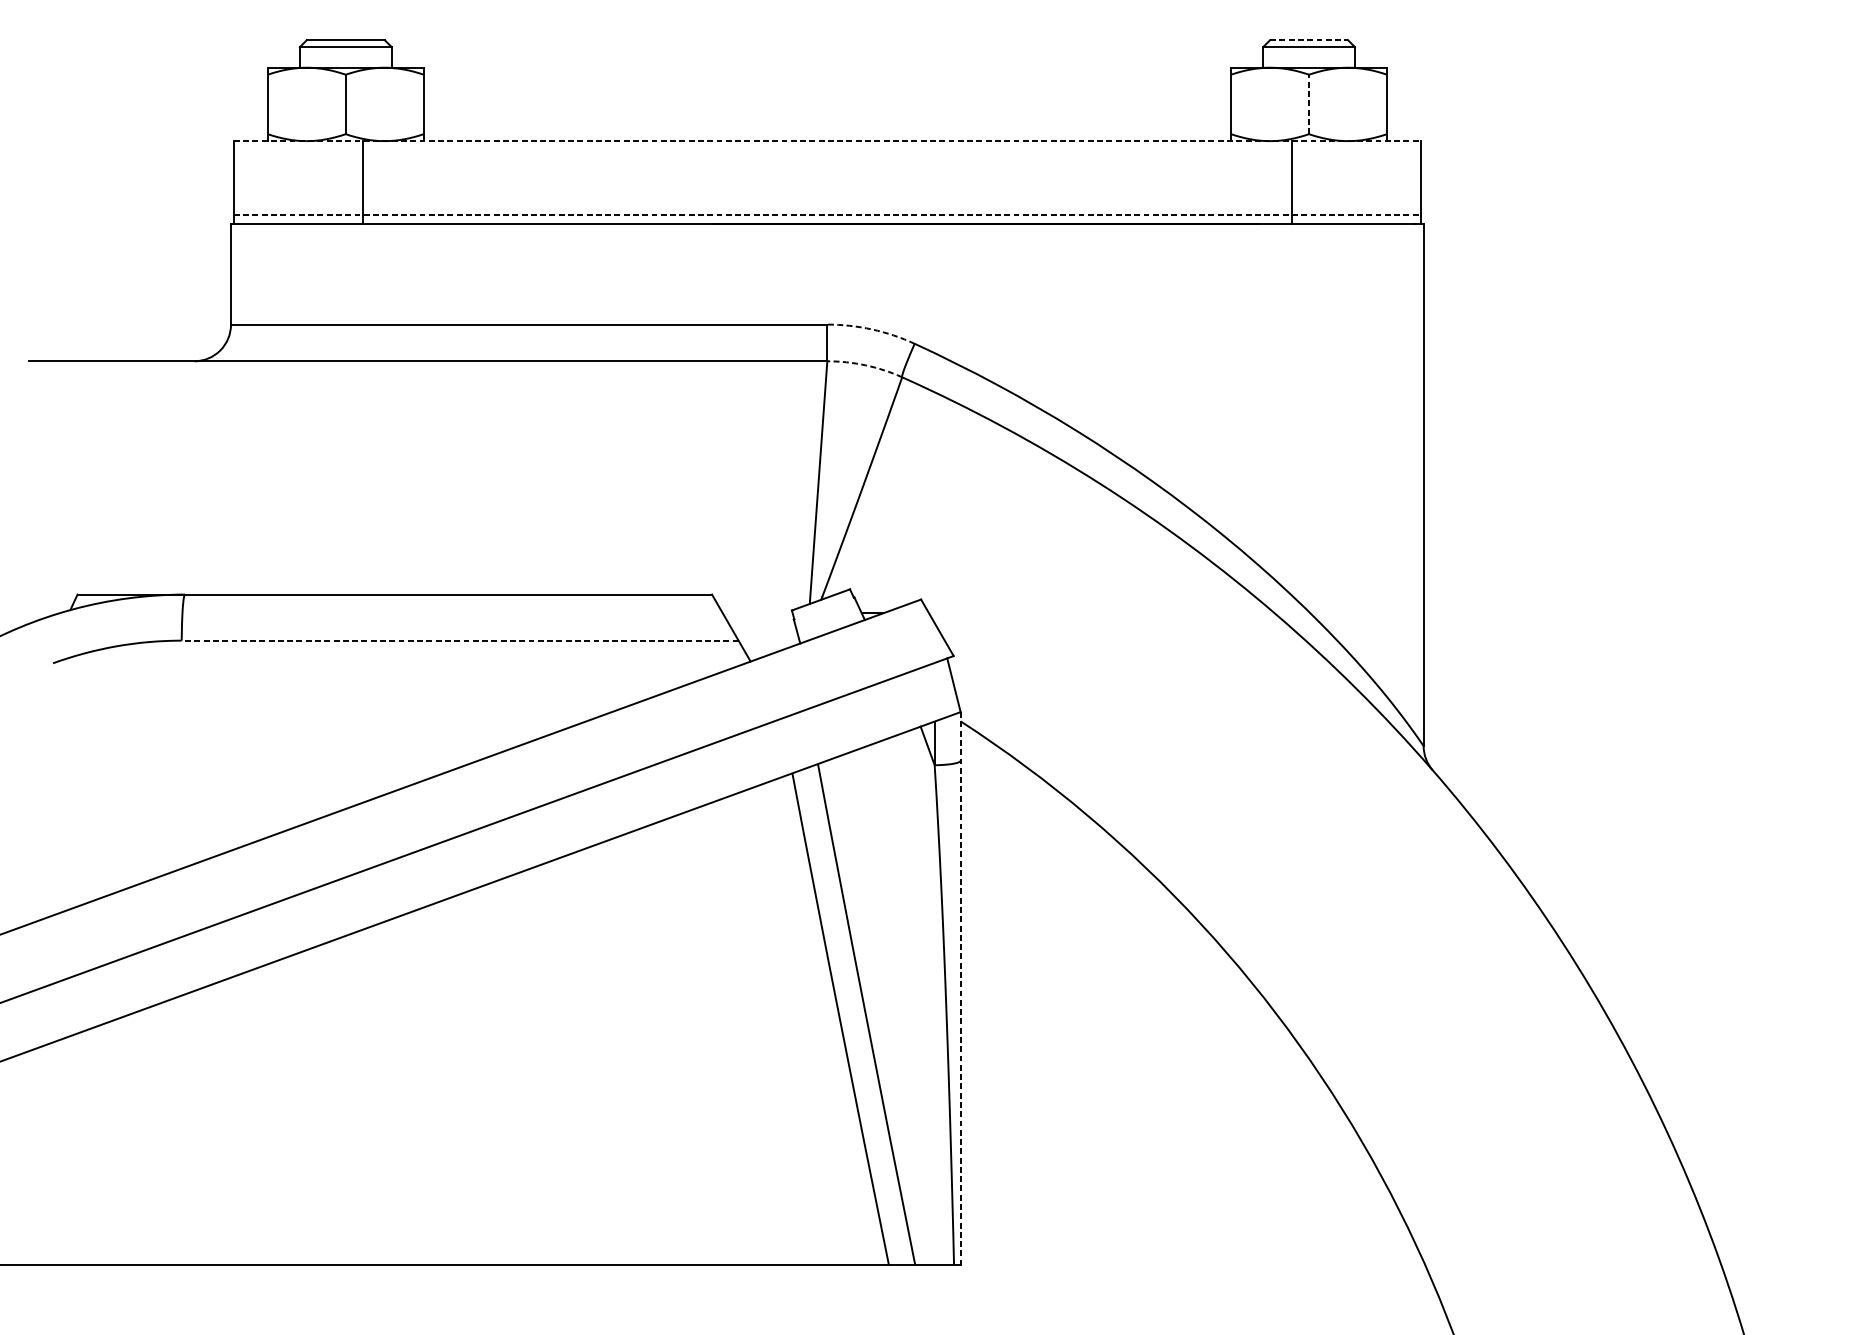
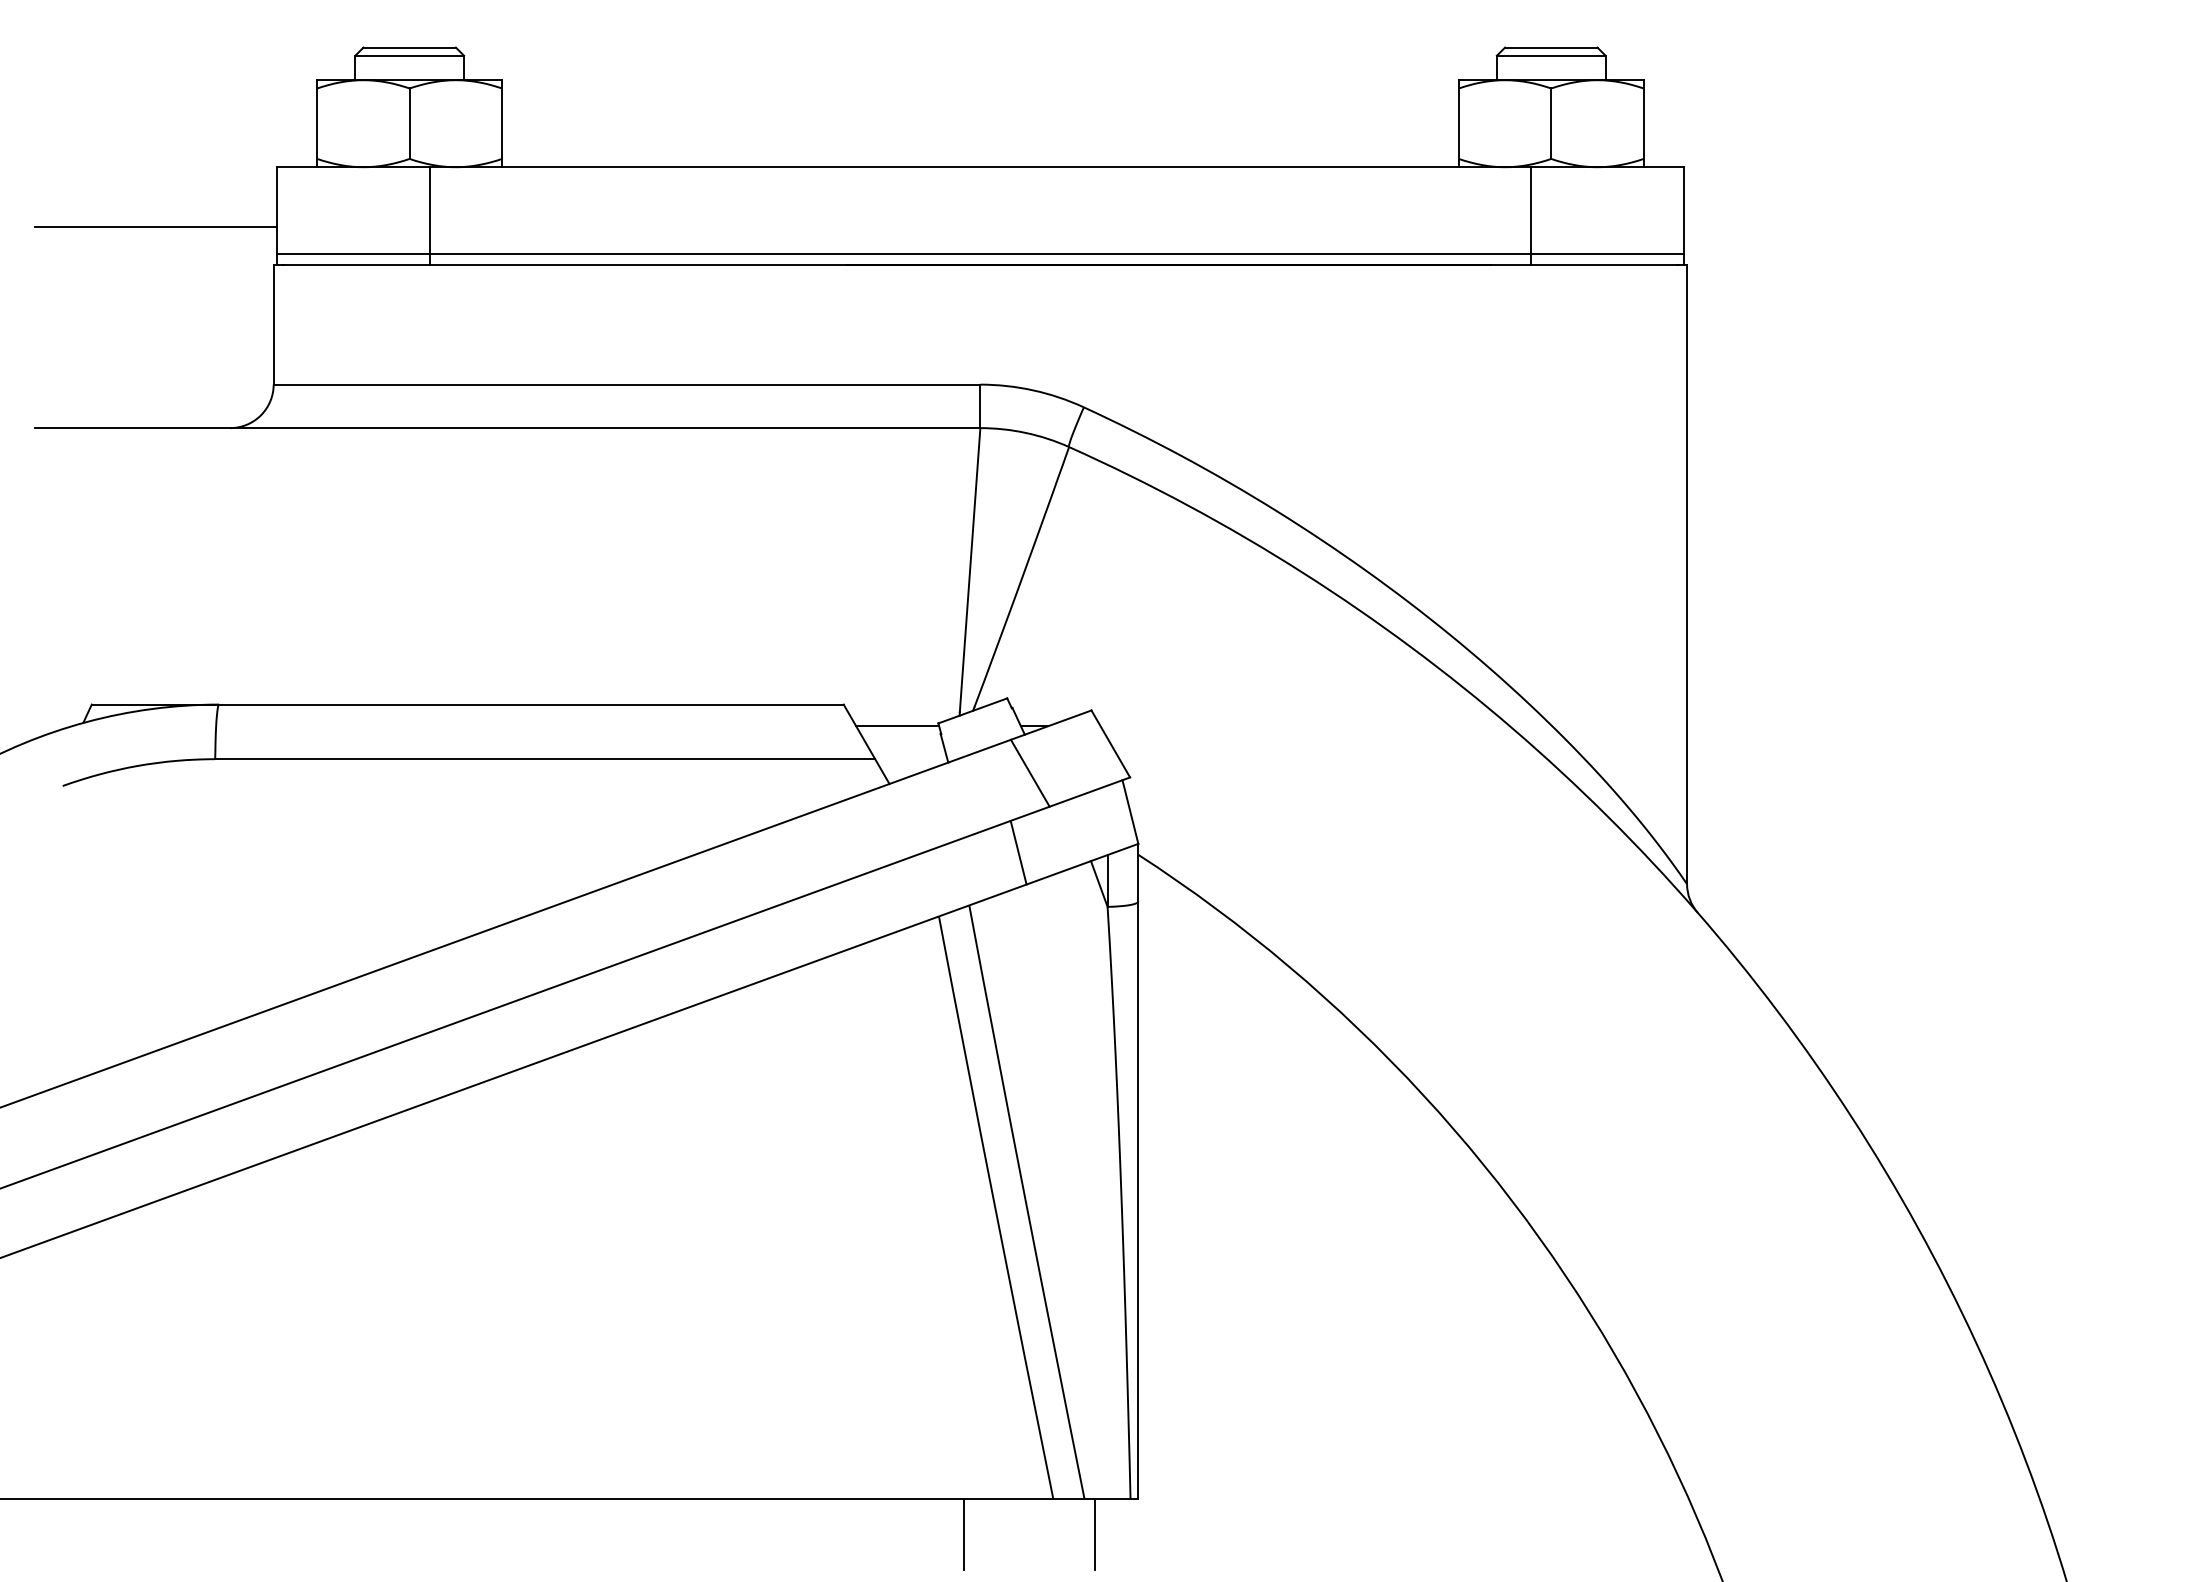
line: (1309, 40) -> (1551, 47), dashed -> solid
line: (1309, 104) -> (1551, 123), dashed -> solid
line: (828, 141) -> (981, 167), dashed -> solid
line: (131, 191) -> (155, 226), added
line: (828, 214) -> (981, 254), dashed -> solid
arc: (872, 329) -> (1033, 390), dashed -> solid
arc: (865, 364) -> (1025, 432), dashed -> solid
line: (757, 613) -> (897, 726), added
line: (459, 640) -> (544, 759), dashed -> solid
line: (868, 651) -> (1029, 772), added
line: (859, 719) -> (1018, 852), added
line: (960, 988) -> (1138, 1171), dashed -> solid
line: (813, 1294) -> (964, 1534), added
line: (923, 1294) -> (1094, 1534), added

